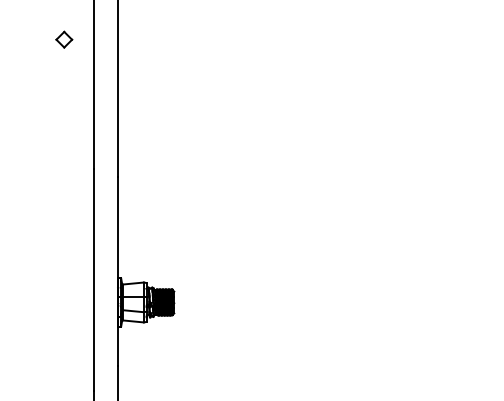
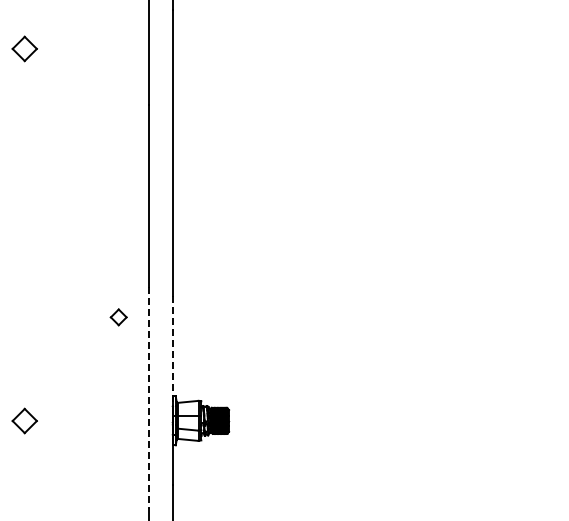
part: (64, 39) -> (118, 317), moved
line: (117, 235) -> (172, 353), solid -> dashed
line: (93, 280) -> (148, 398), solid -> dashed

